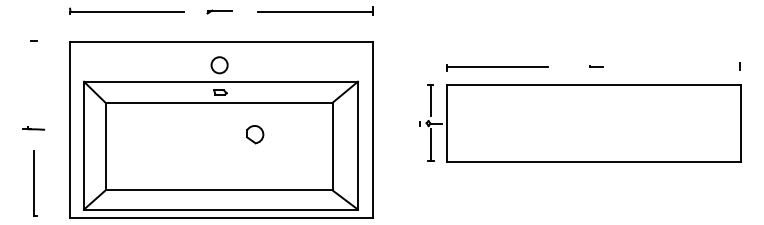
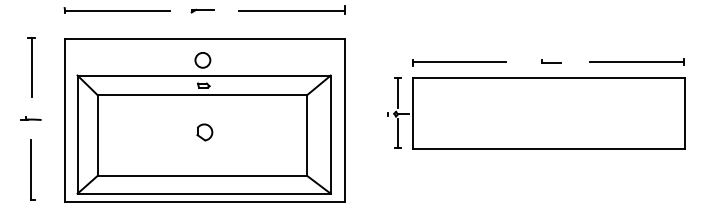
part: (596, 66) -> (551, 61), size x1.67
line: (688, 67) -> (636, 62), added
line: (34, 73) -> (31, 67), added
part: (254, 134) -> (204, 132), moved

